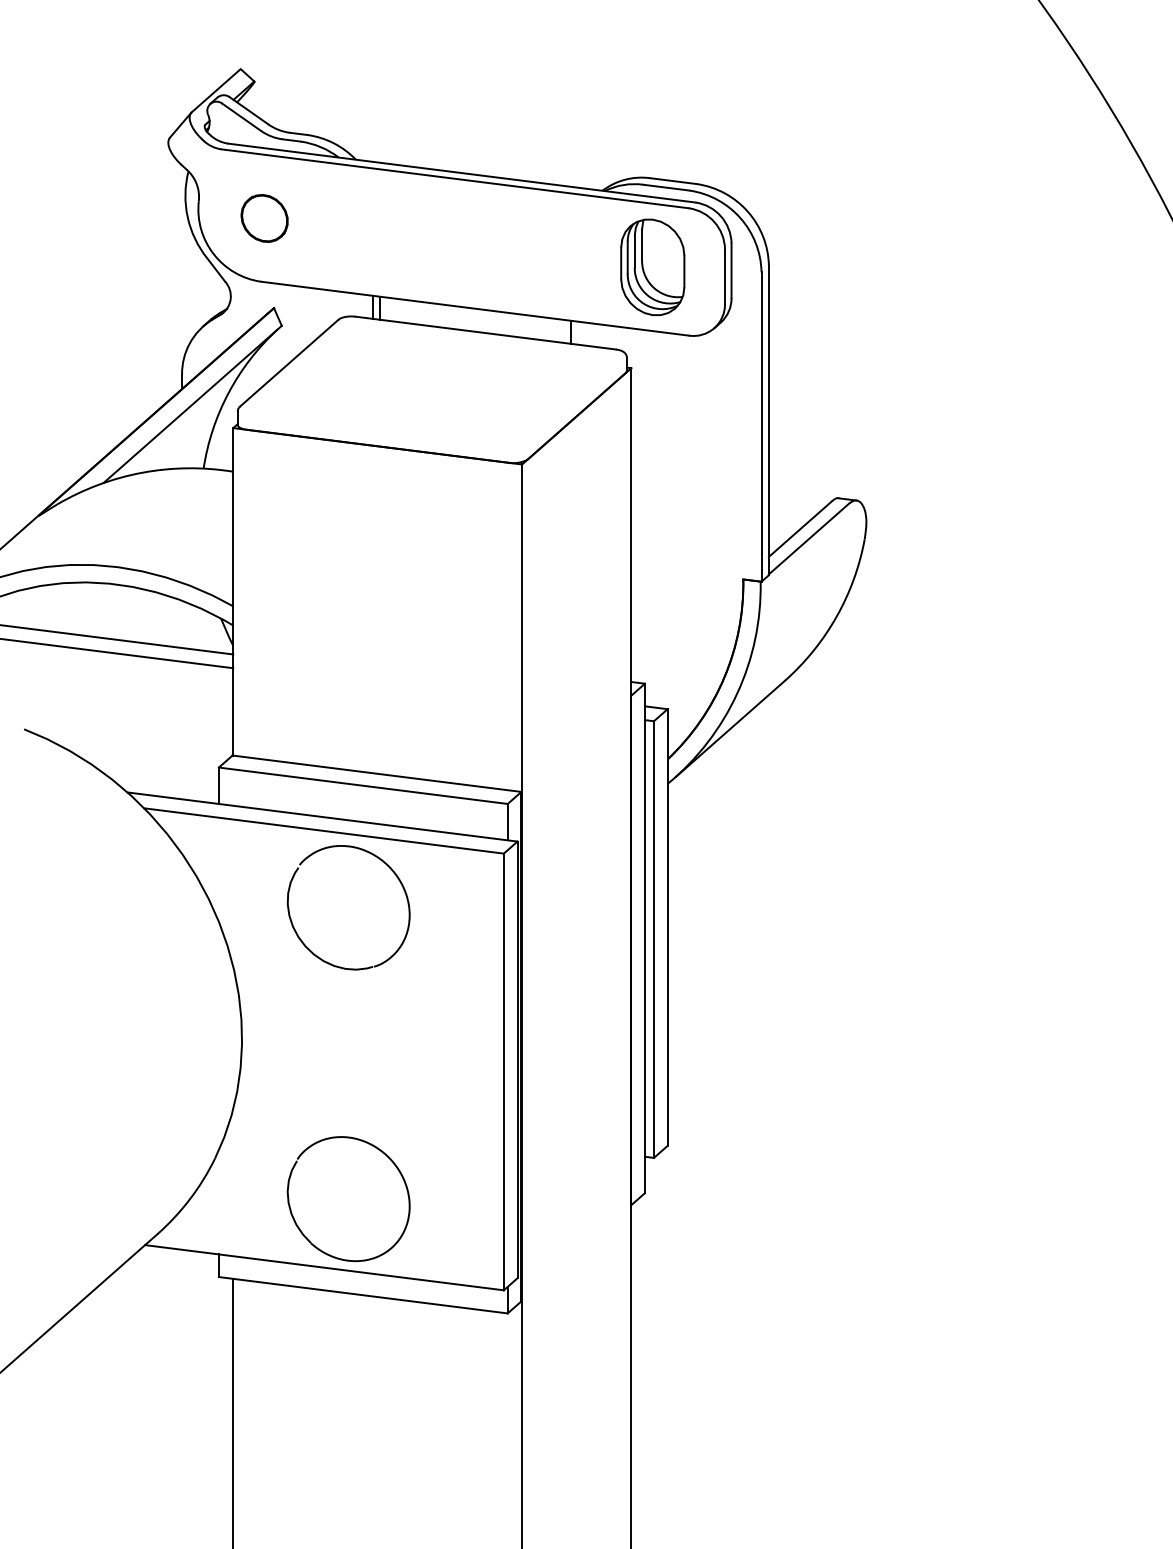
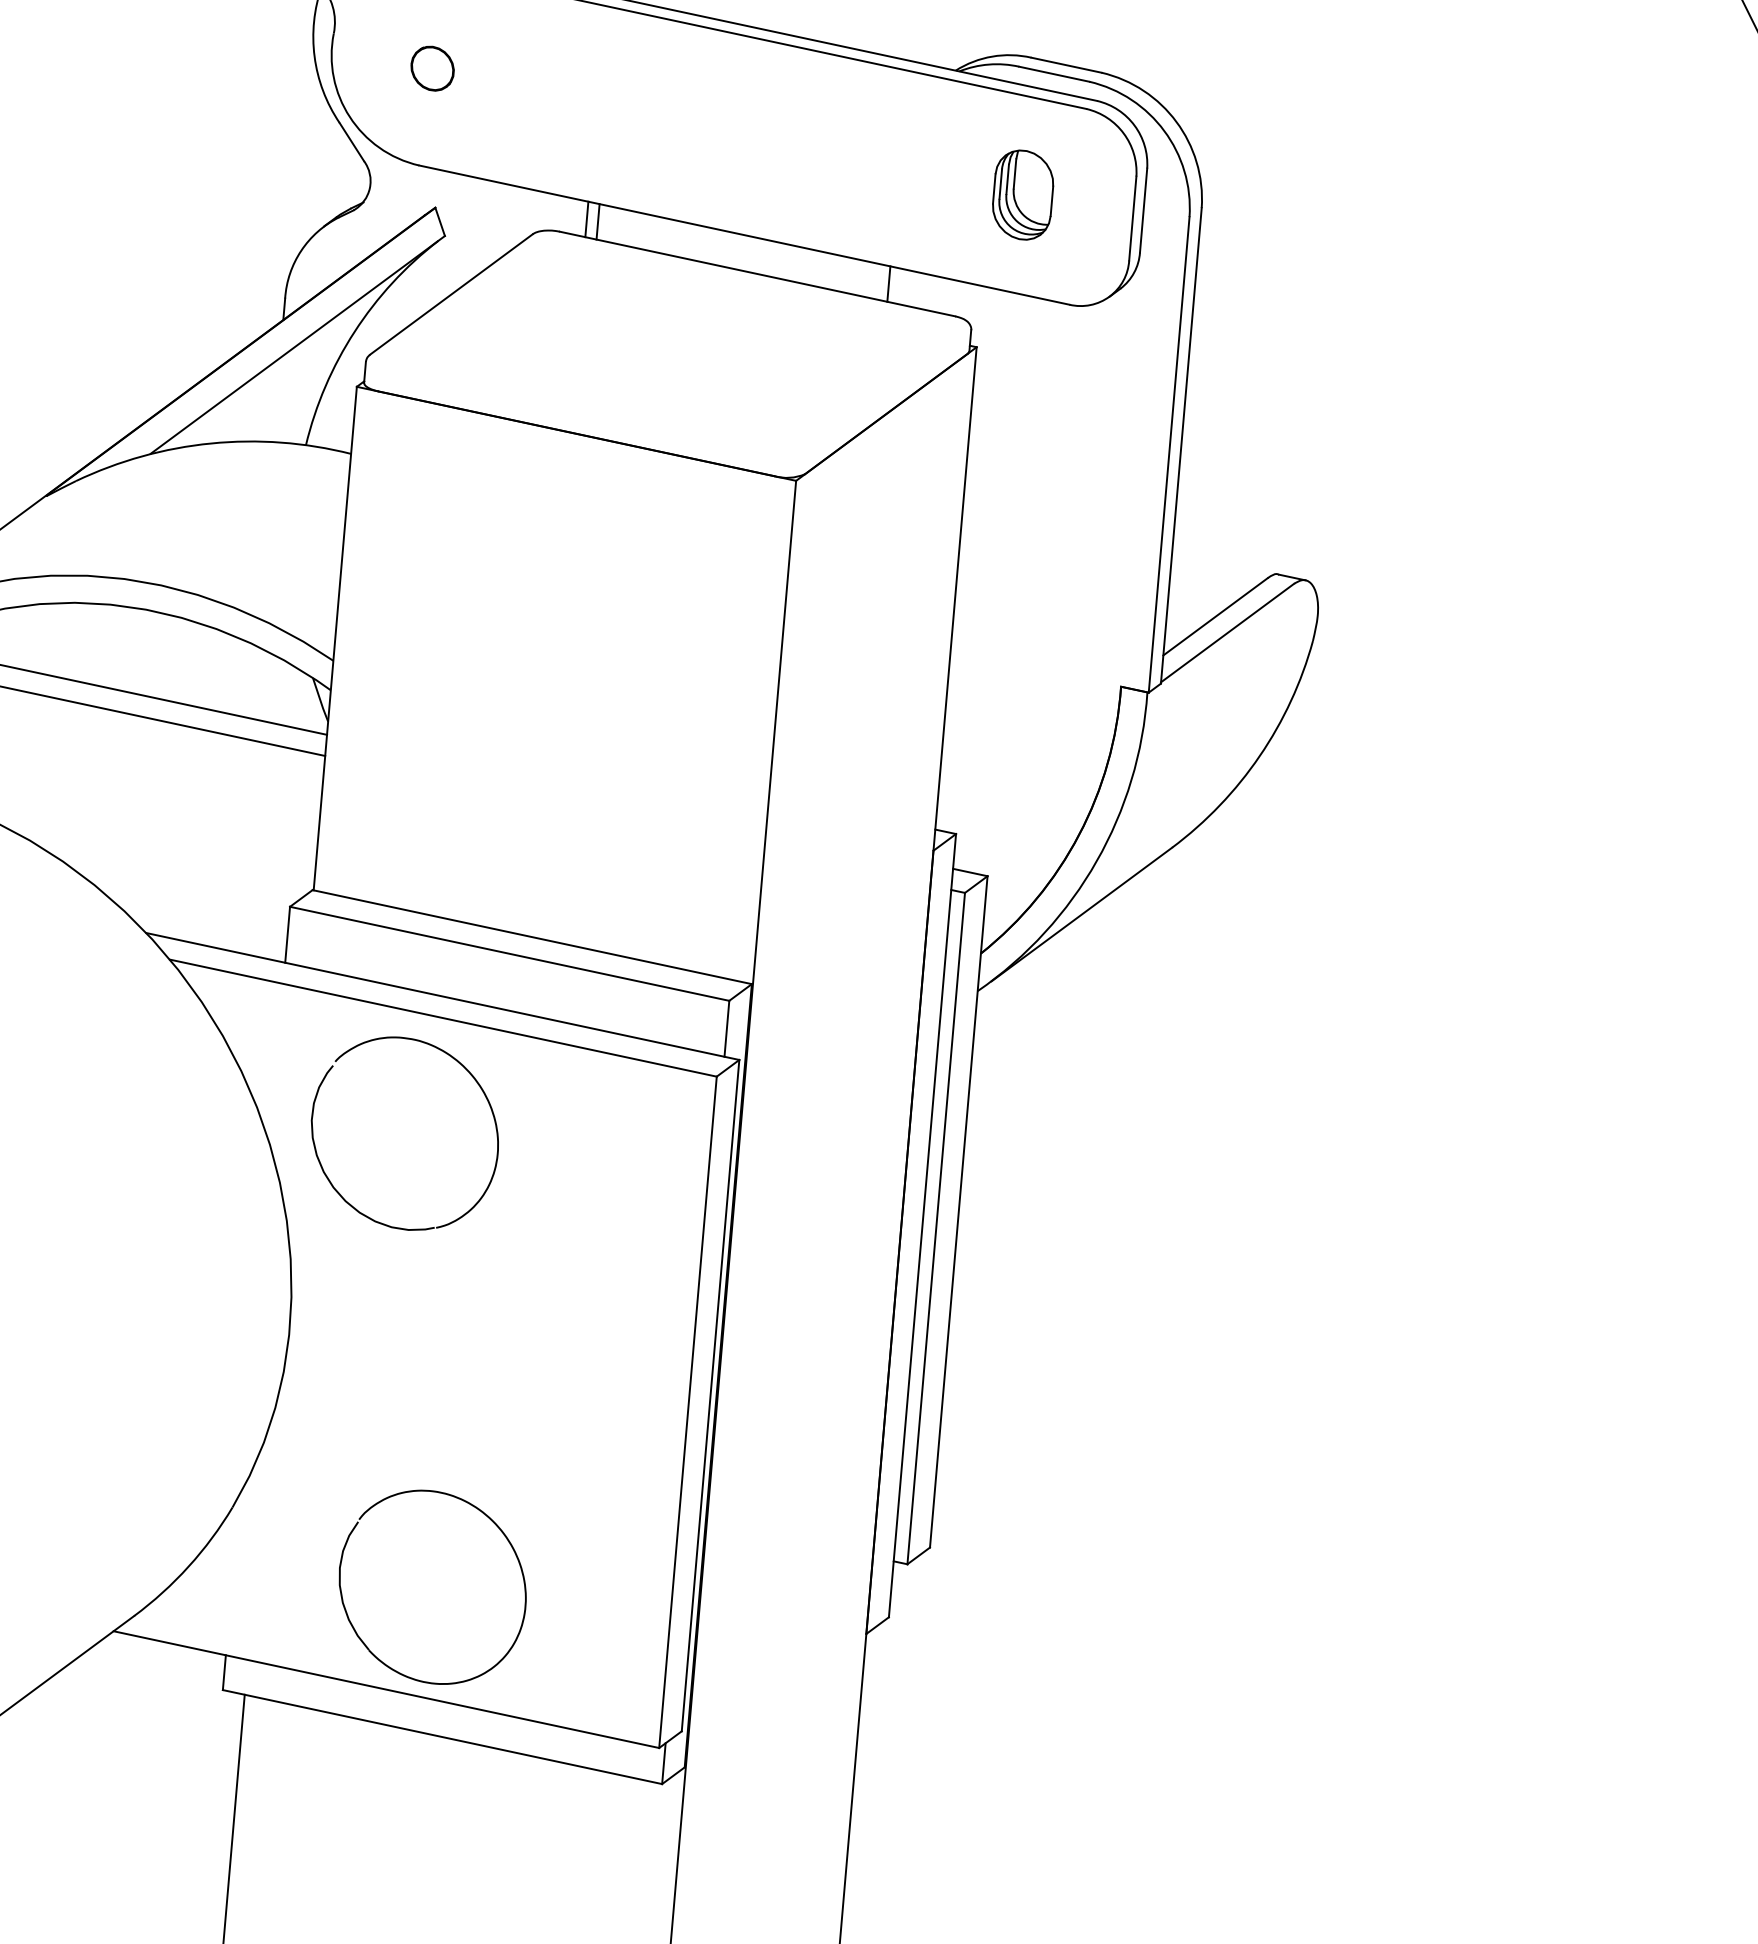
part: (264, 218) -> (432, 68), size x0.6
part: (652, 267) -> (1022, 195), size x0.6
part: (393, 873) -> (478, 1087), moved

